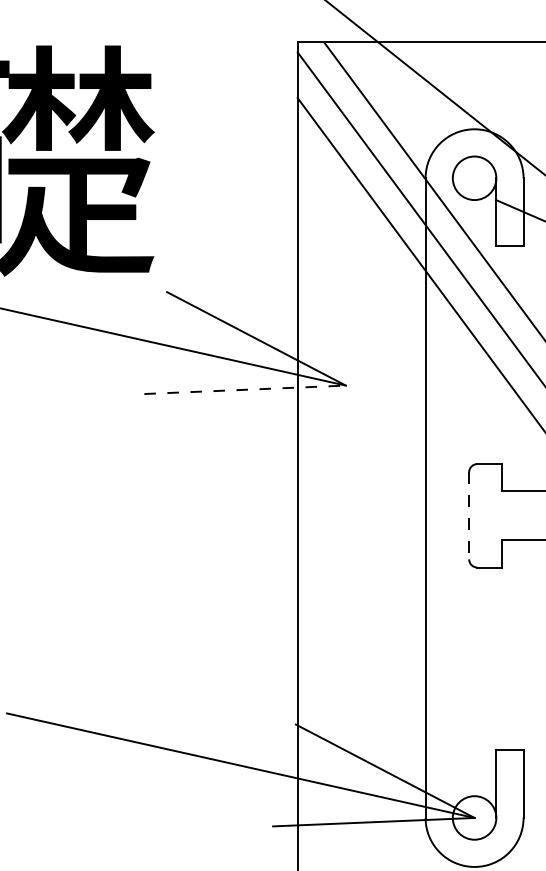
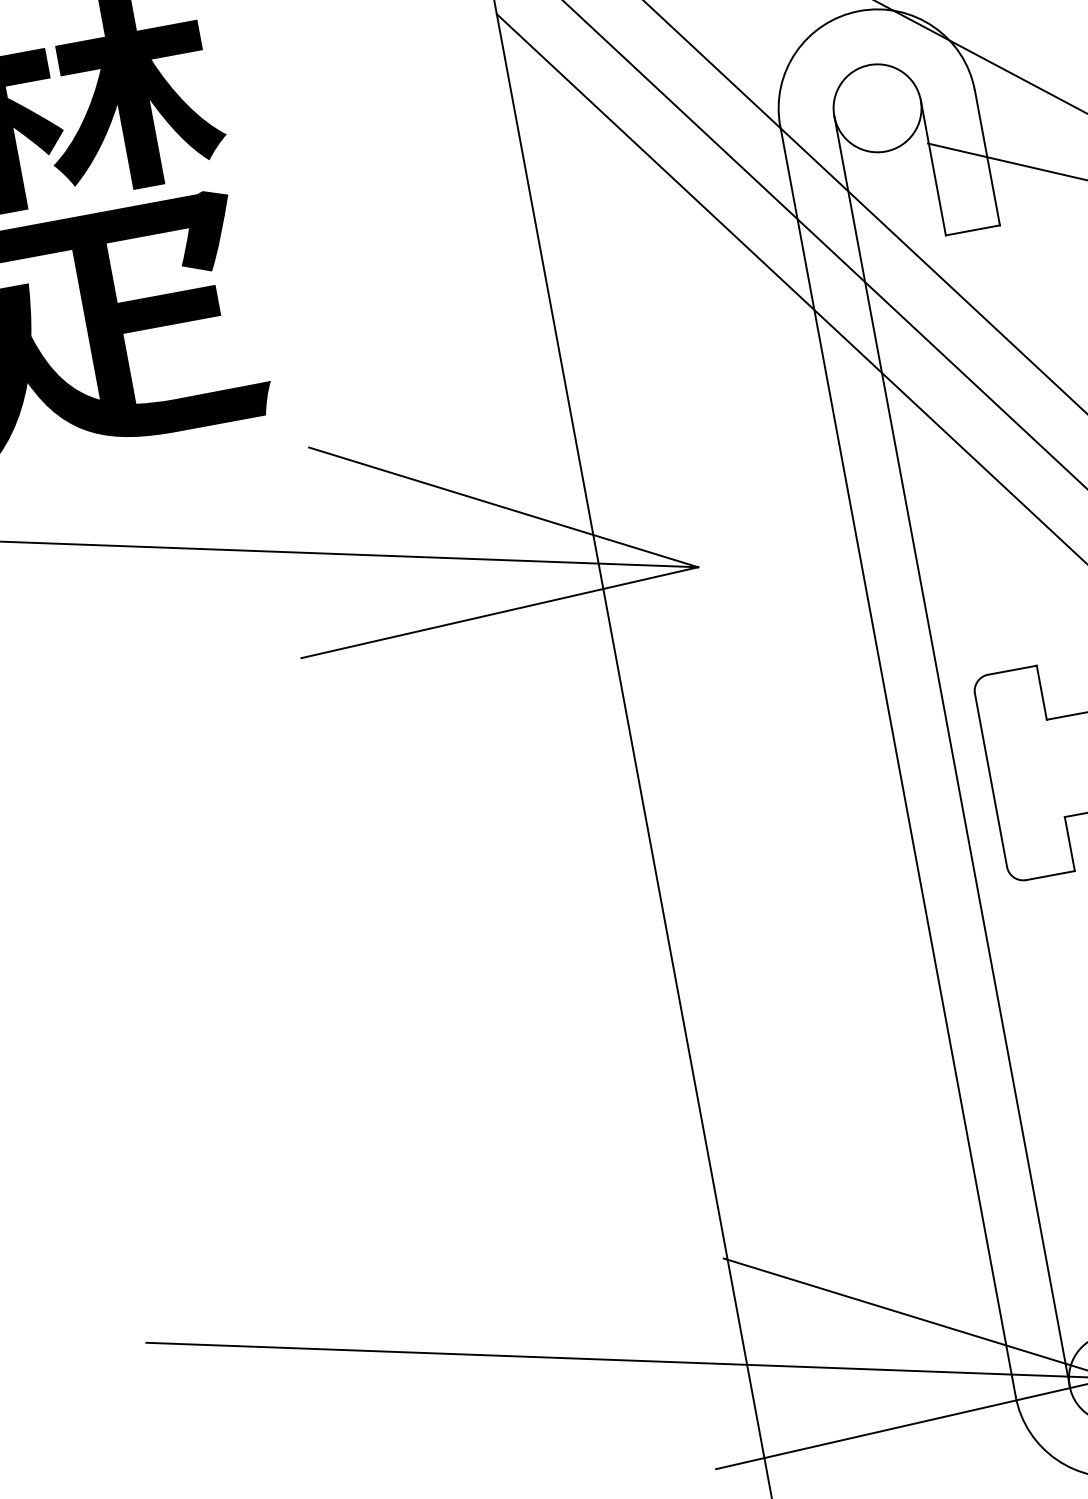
line: (245, 389) -> (500, 611), dashed -> solid
line: (452, 497) -> (951, 750), added
line: (469, 515) -> (991, 779), dashed -> solid

